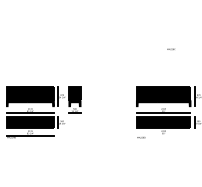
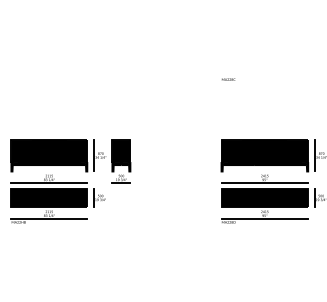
text: (170, 48) -> (227, 78), moved
line: (163, 135) -> (264, 218), added

